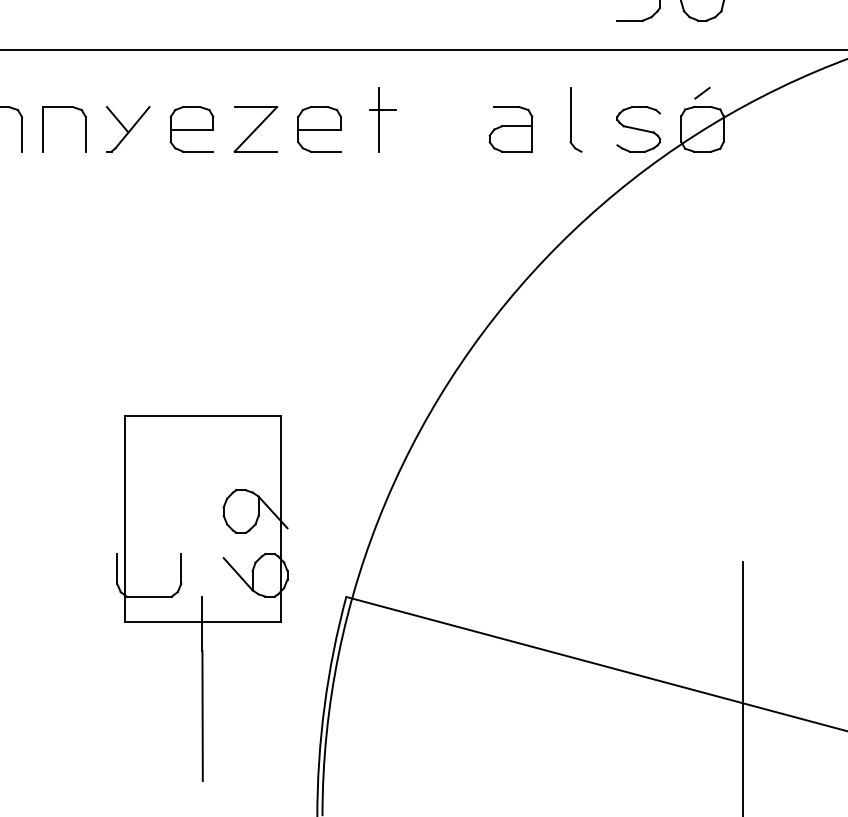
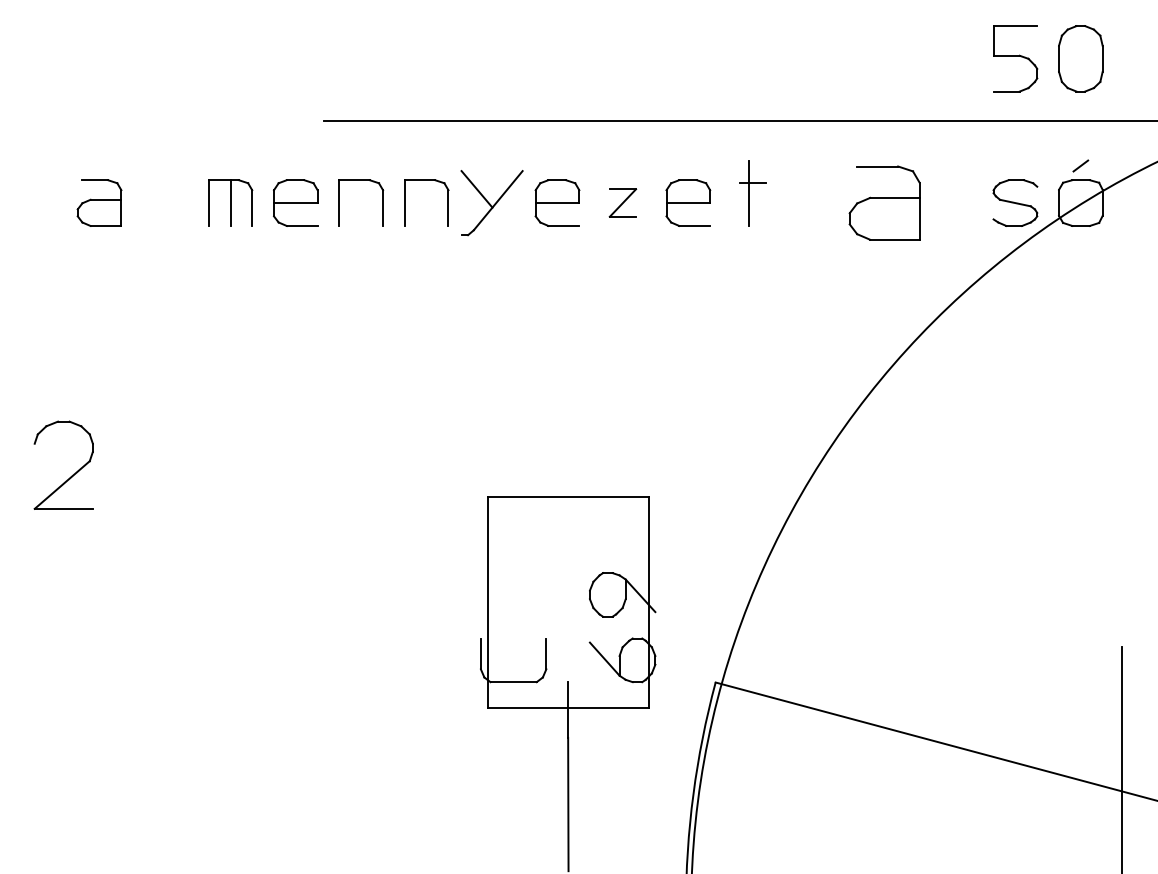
part: (575, 120) -> (950, 193), removed
part: (127, 128) -> (491, 202), size x1.4
part: (255, 128) -> (622, 202), size x0.6
part: (510, 128) -> (884, 202), size x1.6

